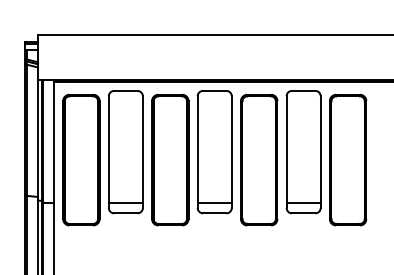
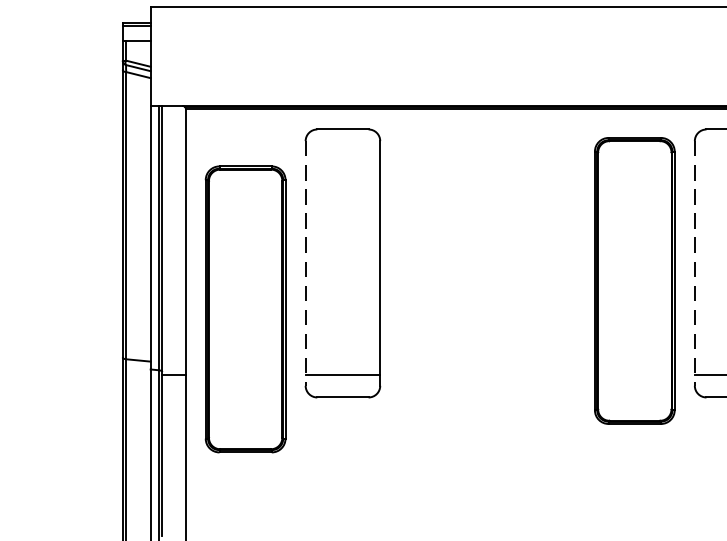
line: (108, 152) -> (304, 264), solid -> dashed
line: (286, 152) -> (694, 264), solid -> dashed
part: (191, 158) -> (486, 277), removed
part: (81, 160) -> (245, 310), moved

